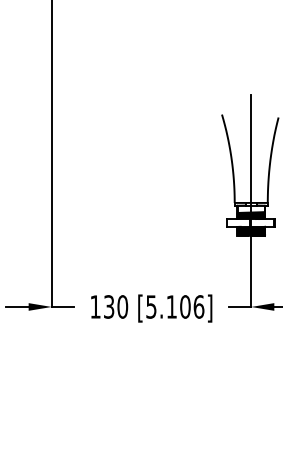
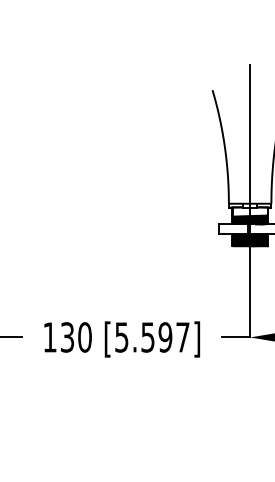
text: (185, 306) -> (165, 336), [5.106] -> [5.597]

